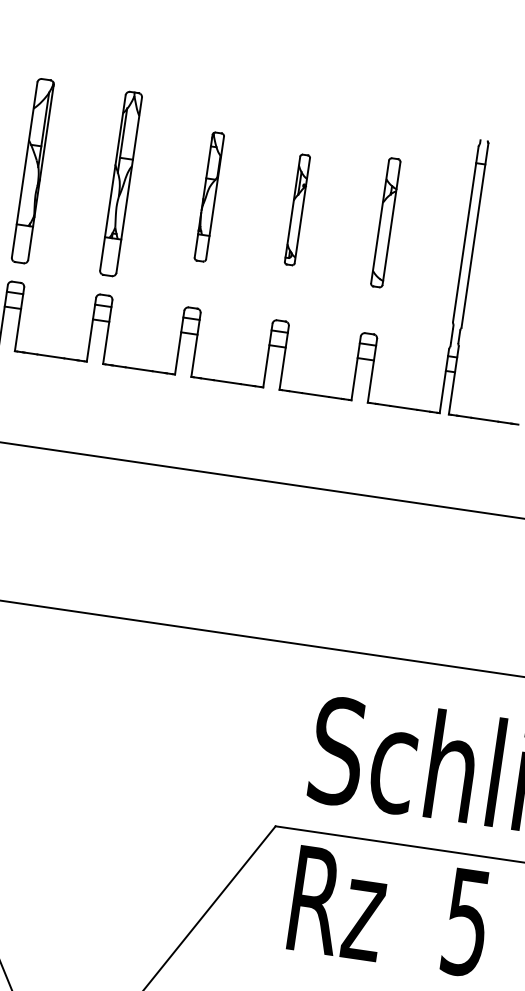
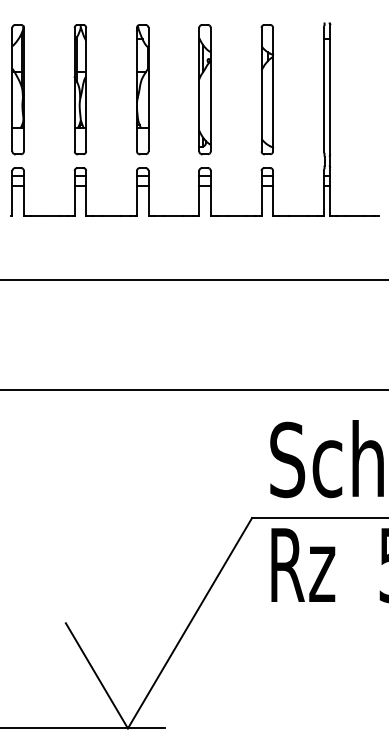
part: (208, 196) -> (142, 89), size x1.43
part: (296, 209) -> (204, 89), size x1.67
part: (386, 222) -> (267, 89), size x1.43

